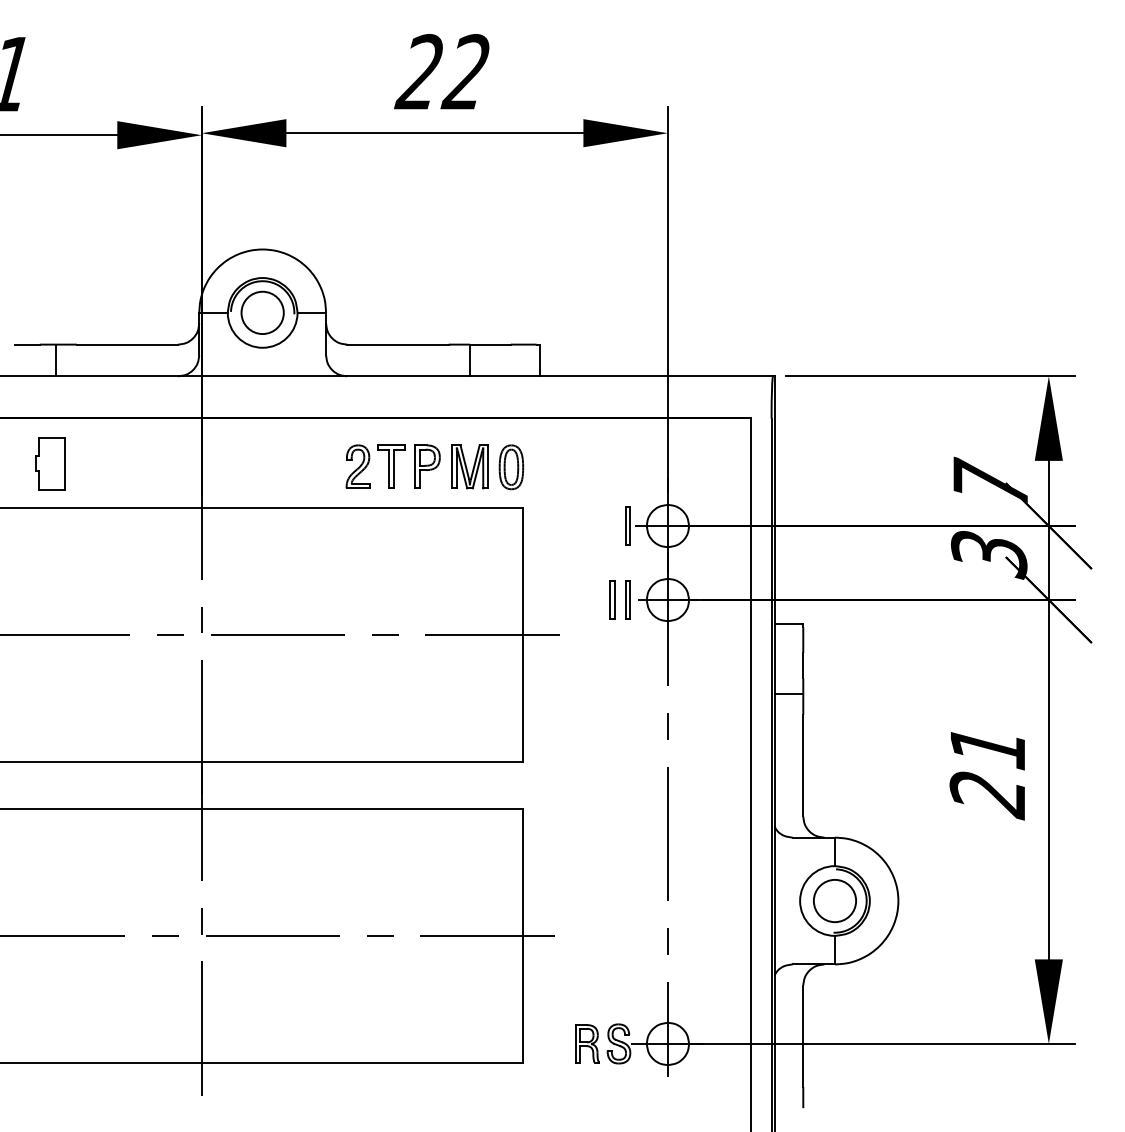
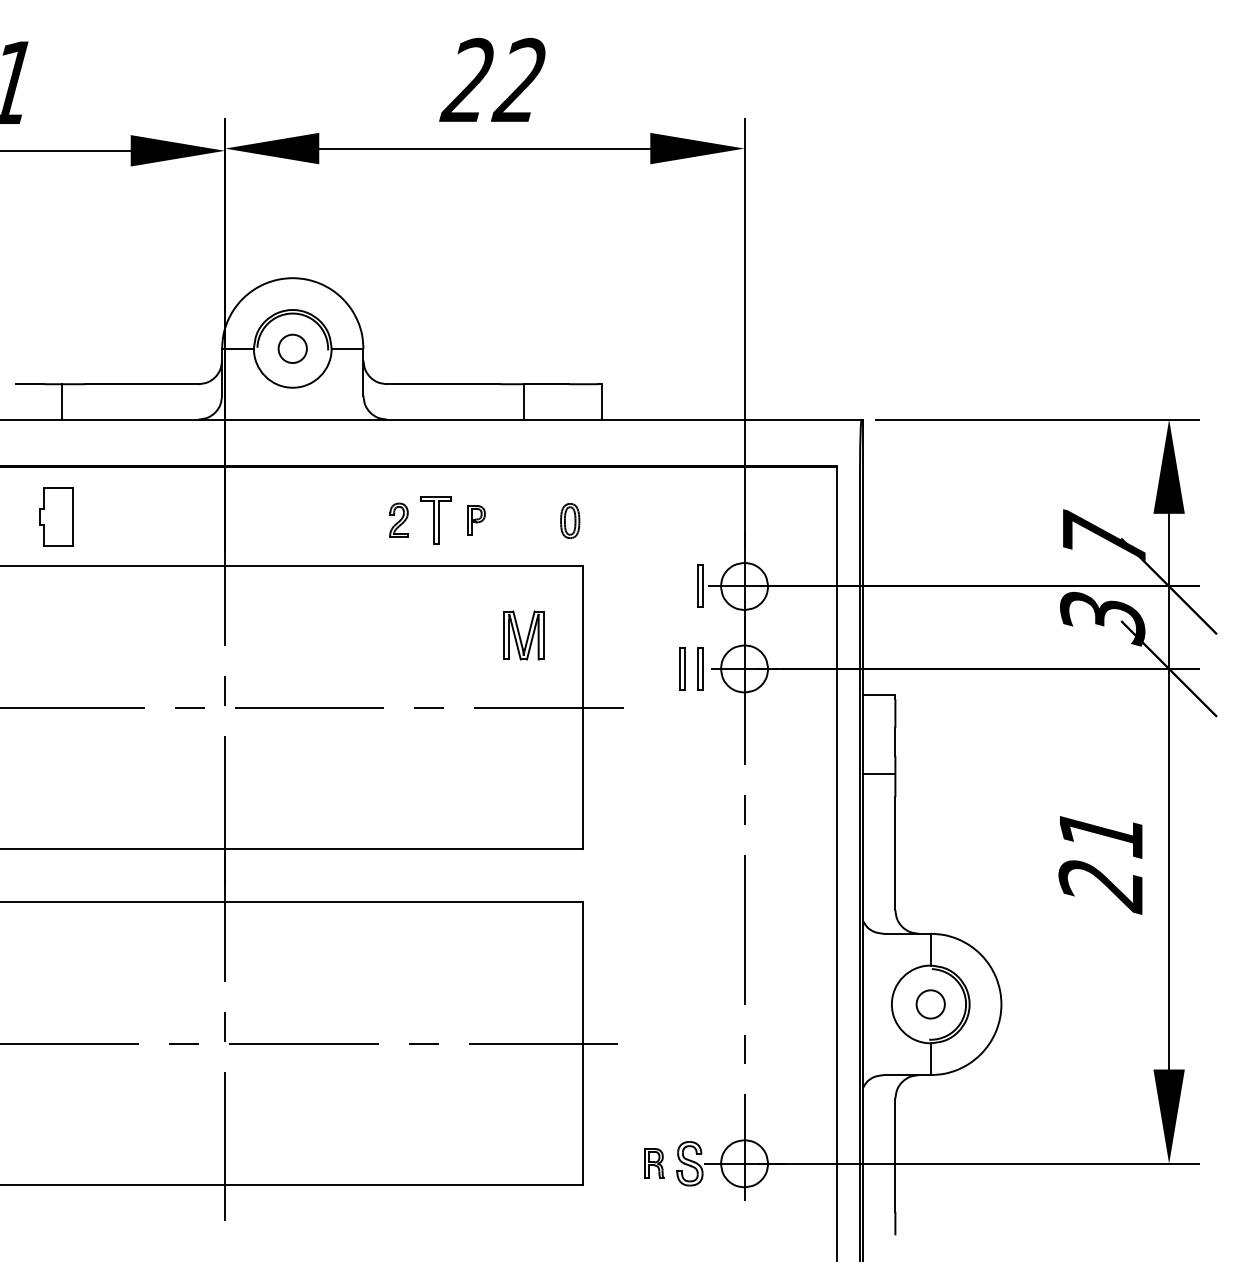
circle: (262, 312) -> (292, 348), size x0.6
part: (357, 465) -> (398, 519), size x0.7
part: (427, 465) -> (476, 519), size x0.6
part: (469, 466) -> (523, 635), moved
part: (511, 466) -> (570, 520), size x0.7
circle: (834, 901) -> (930, 1004), size x0.6
part: (587, 1043) -> (654, 1163), size x0.7

